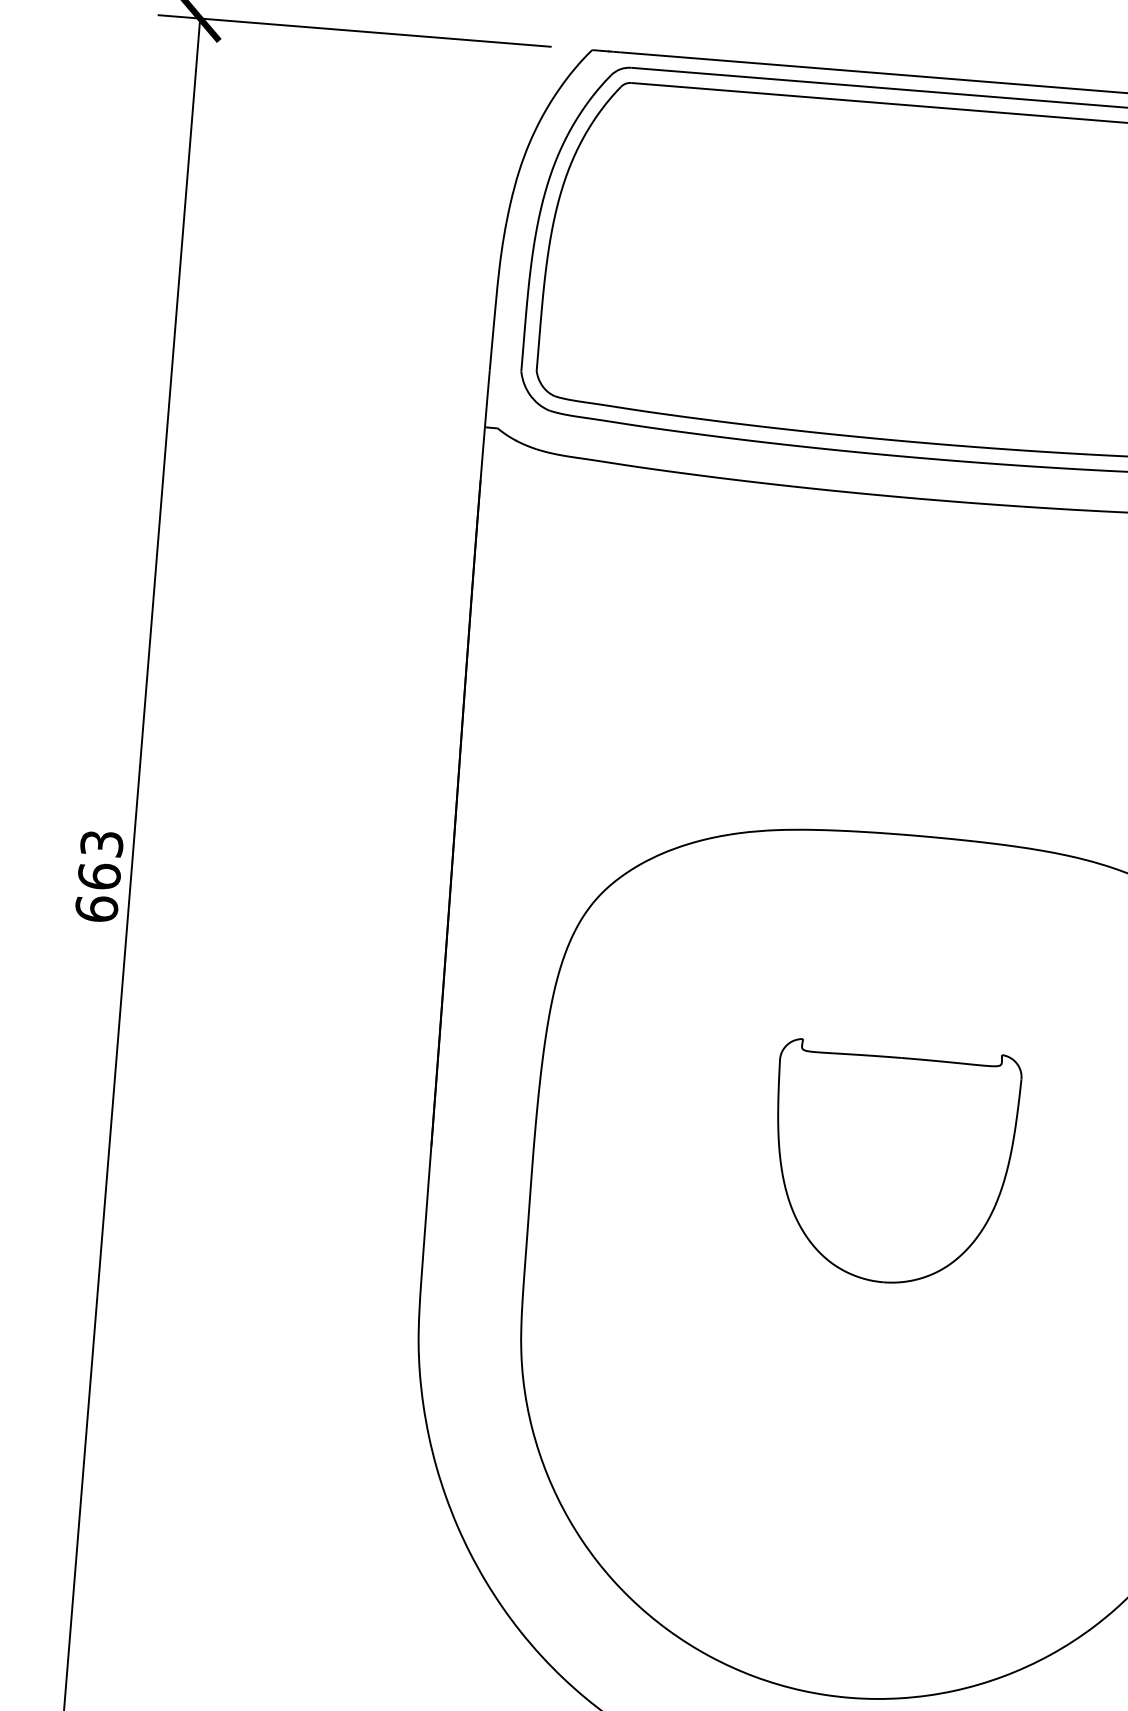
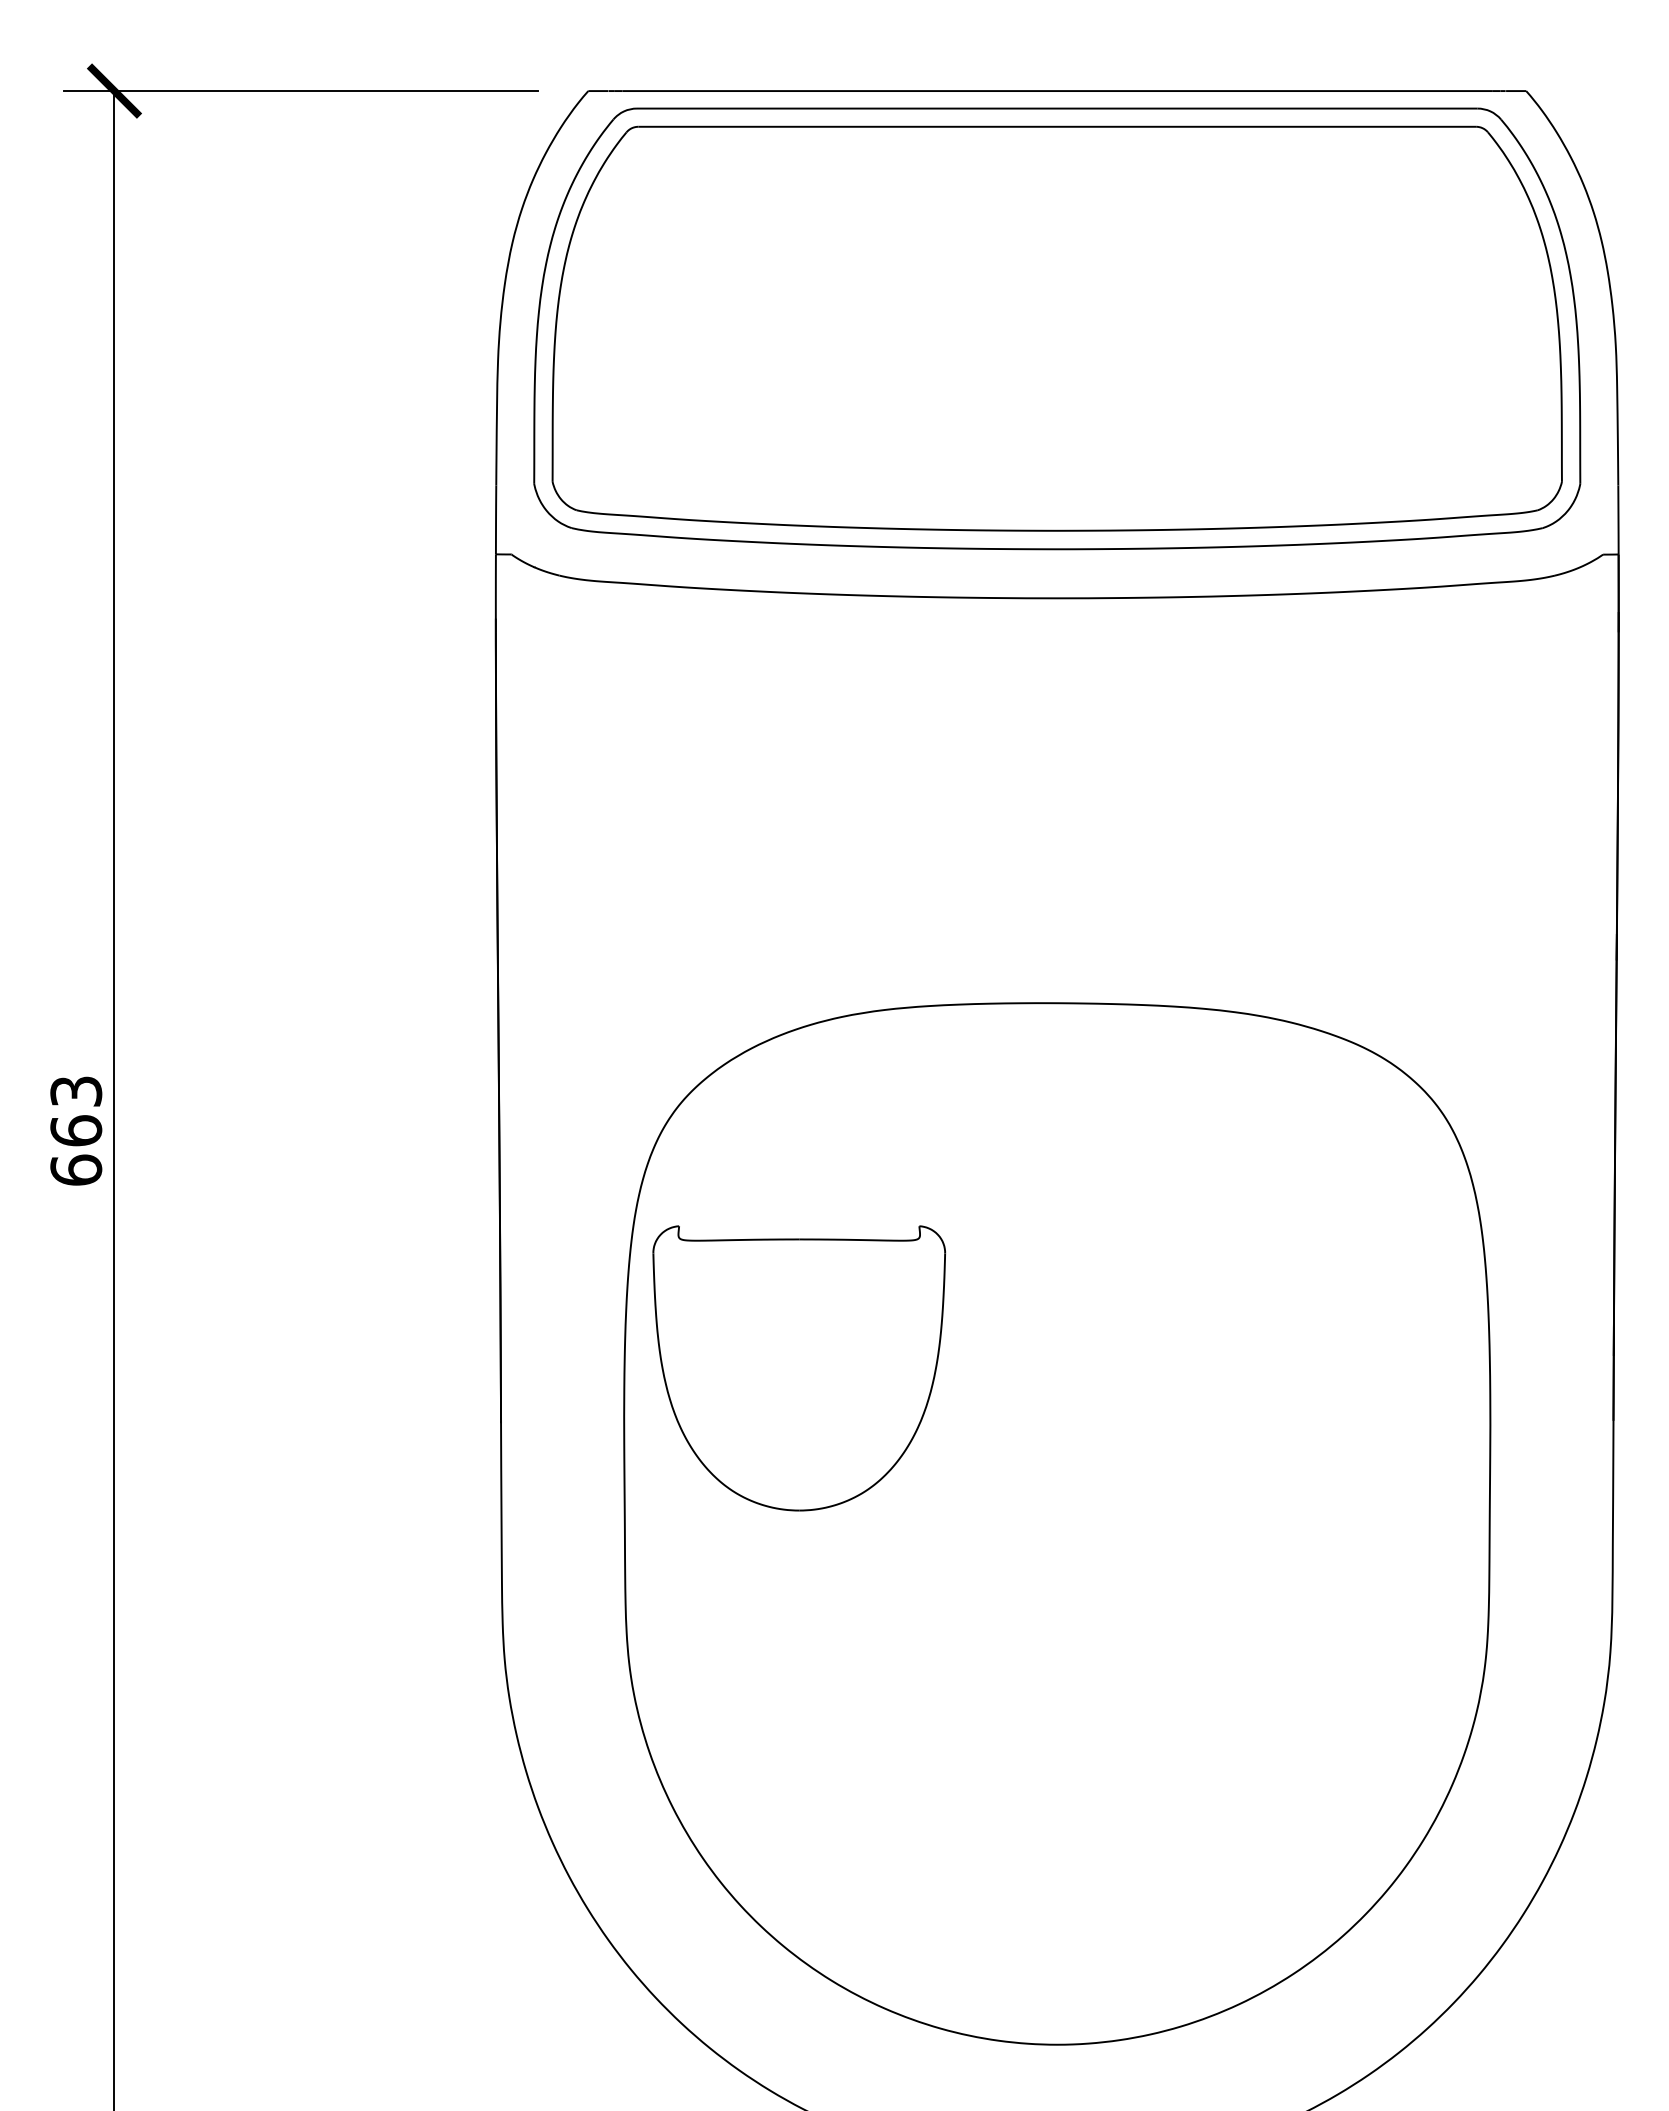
part: (892, 1164) -> (798, 1368), moved

